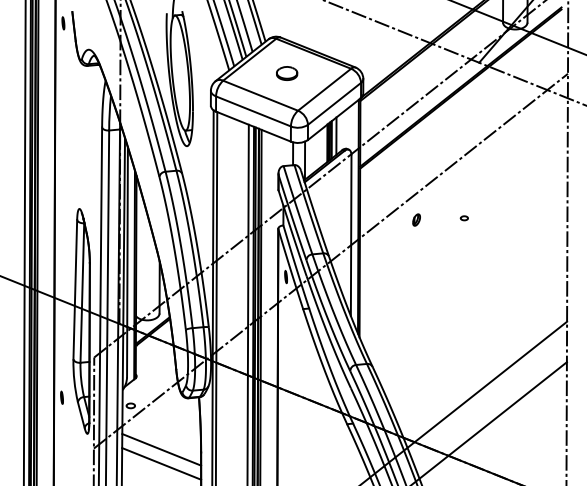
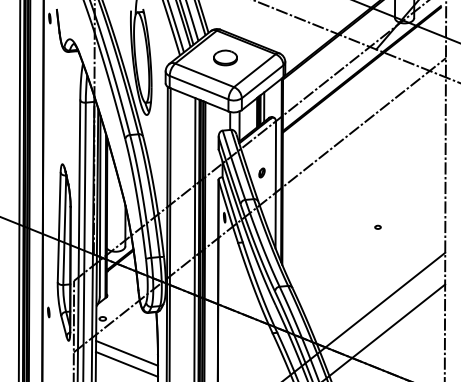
part: (286, 73) -> (225, 57), size x1.43
part: (463, 218) -> (377, 227), moved
part: (416, 219) -> (261, 172), moved

